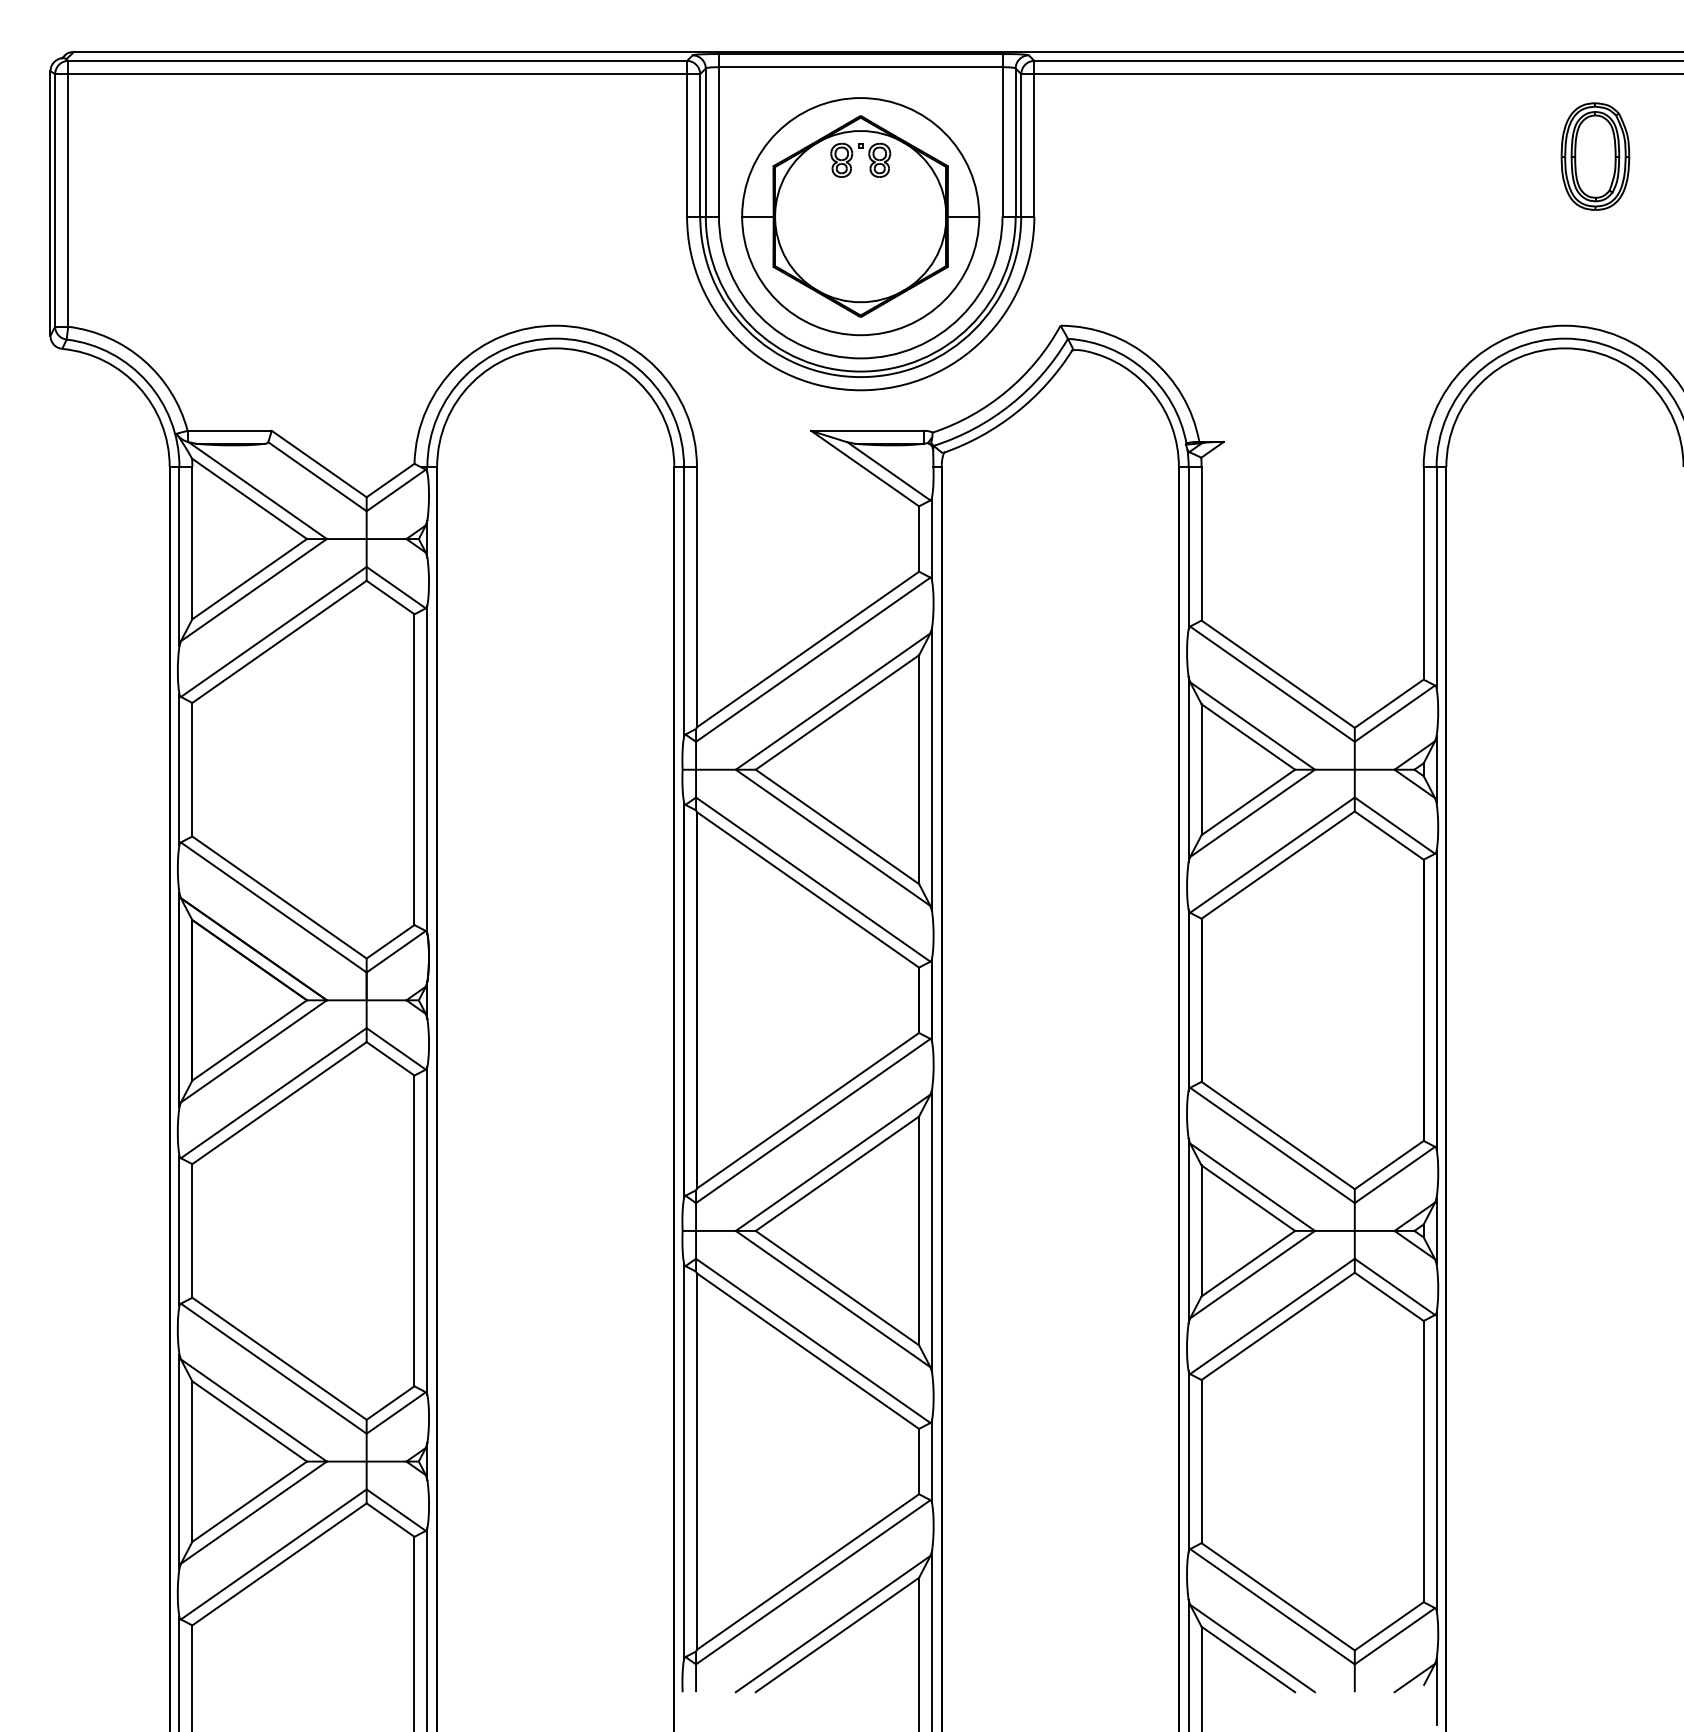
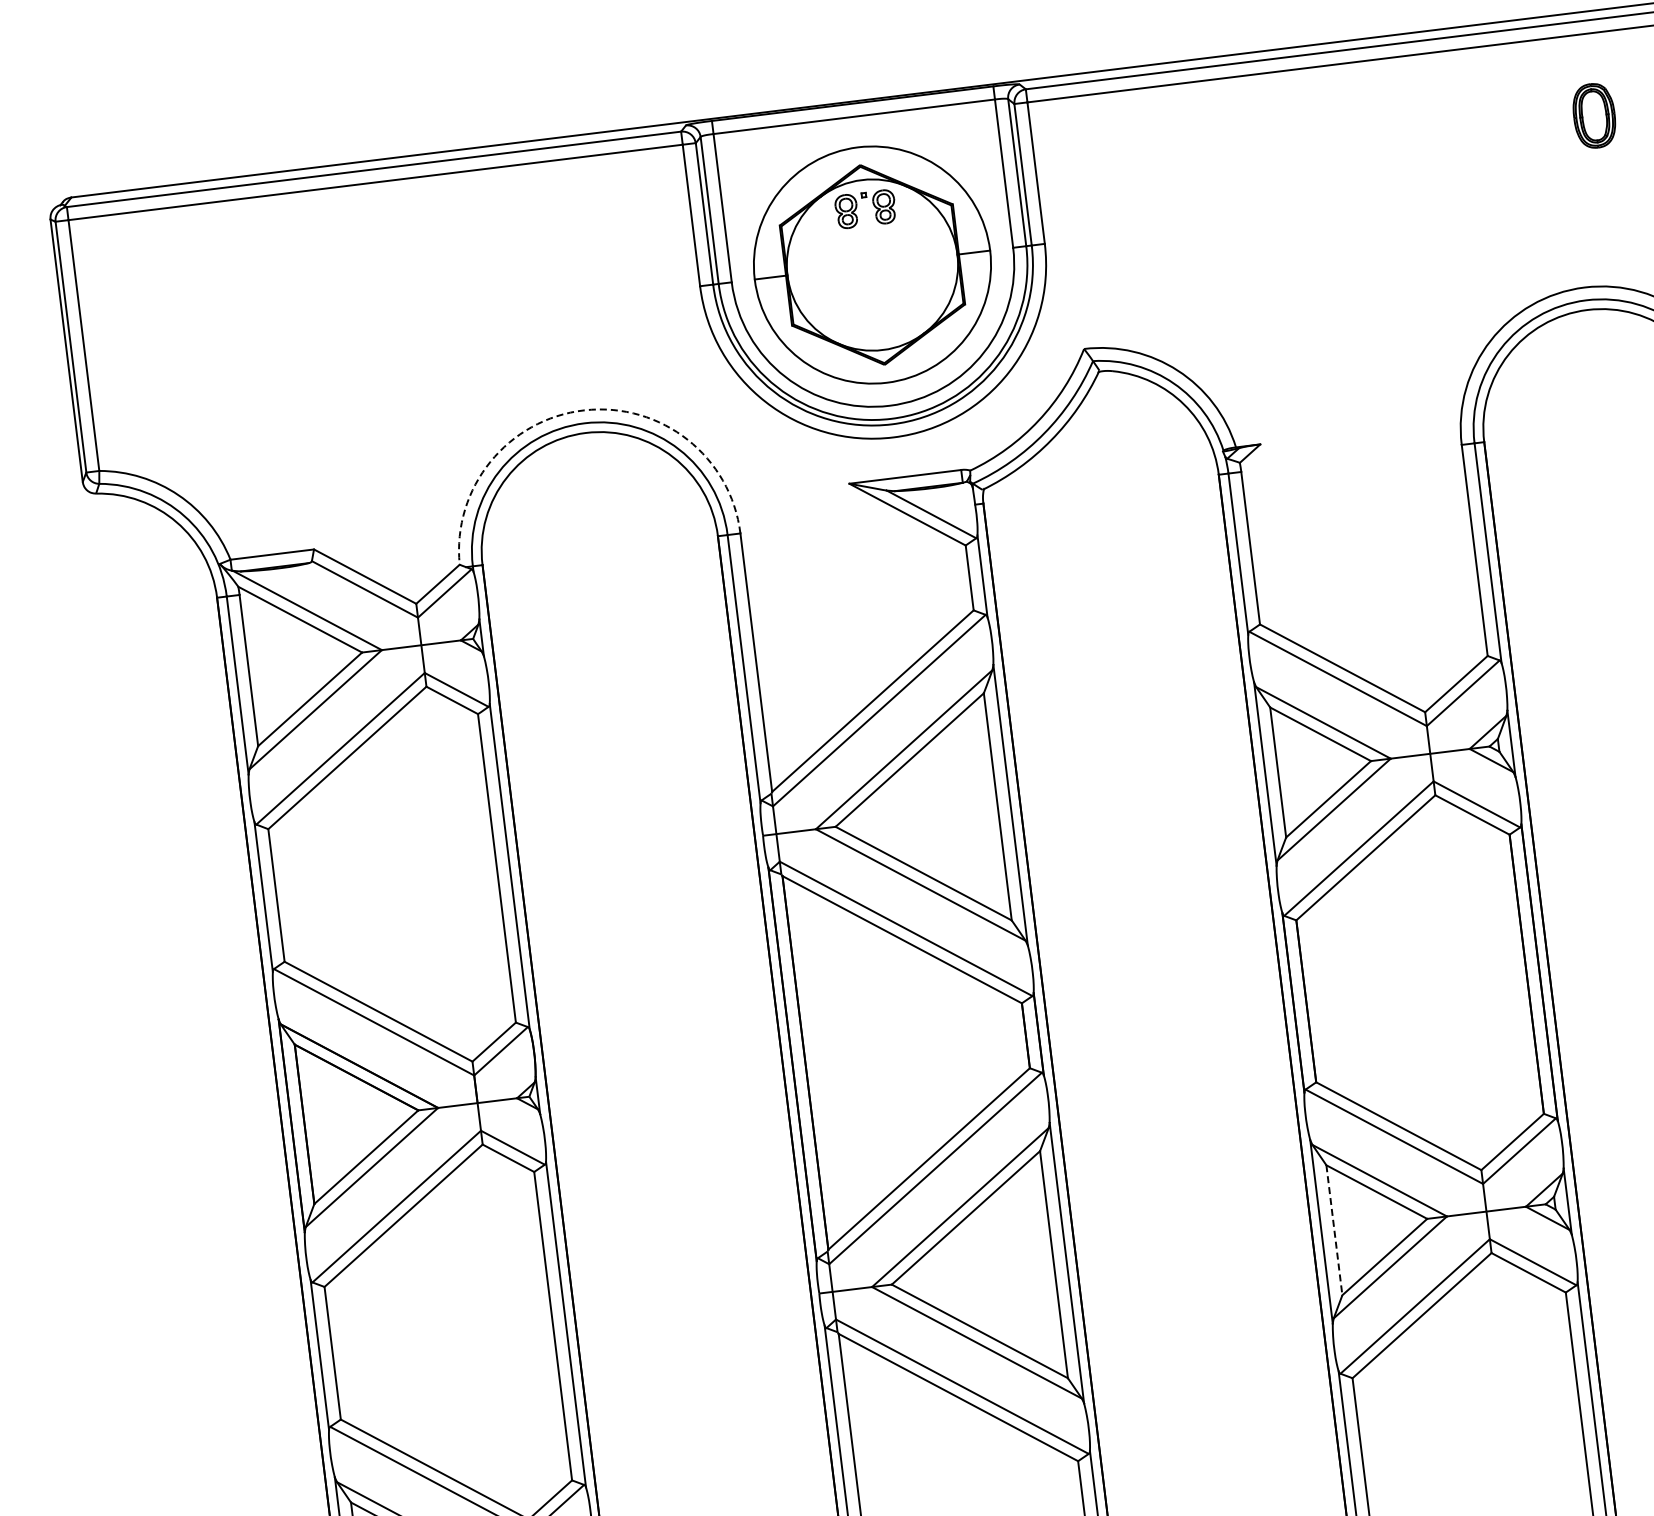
part: (1595, 156) -> (1594, 115), size x0.6
arc: (557, 325) -> (584, 410), solid -> dashed
line: (1201, 1231) -> (1334, 1230), solid -> dashed

